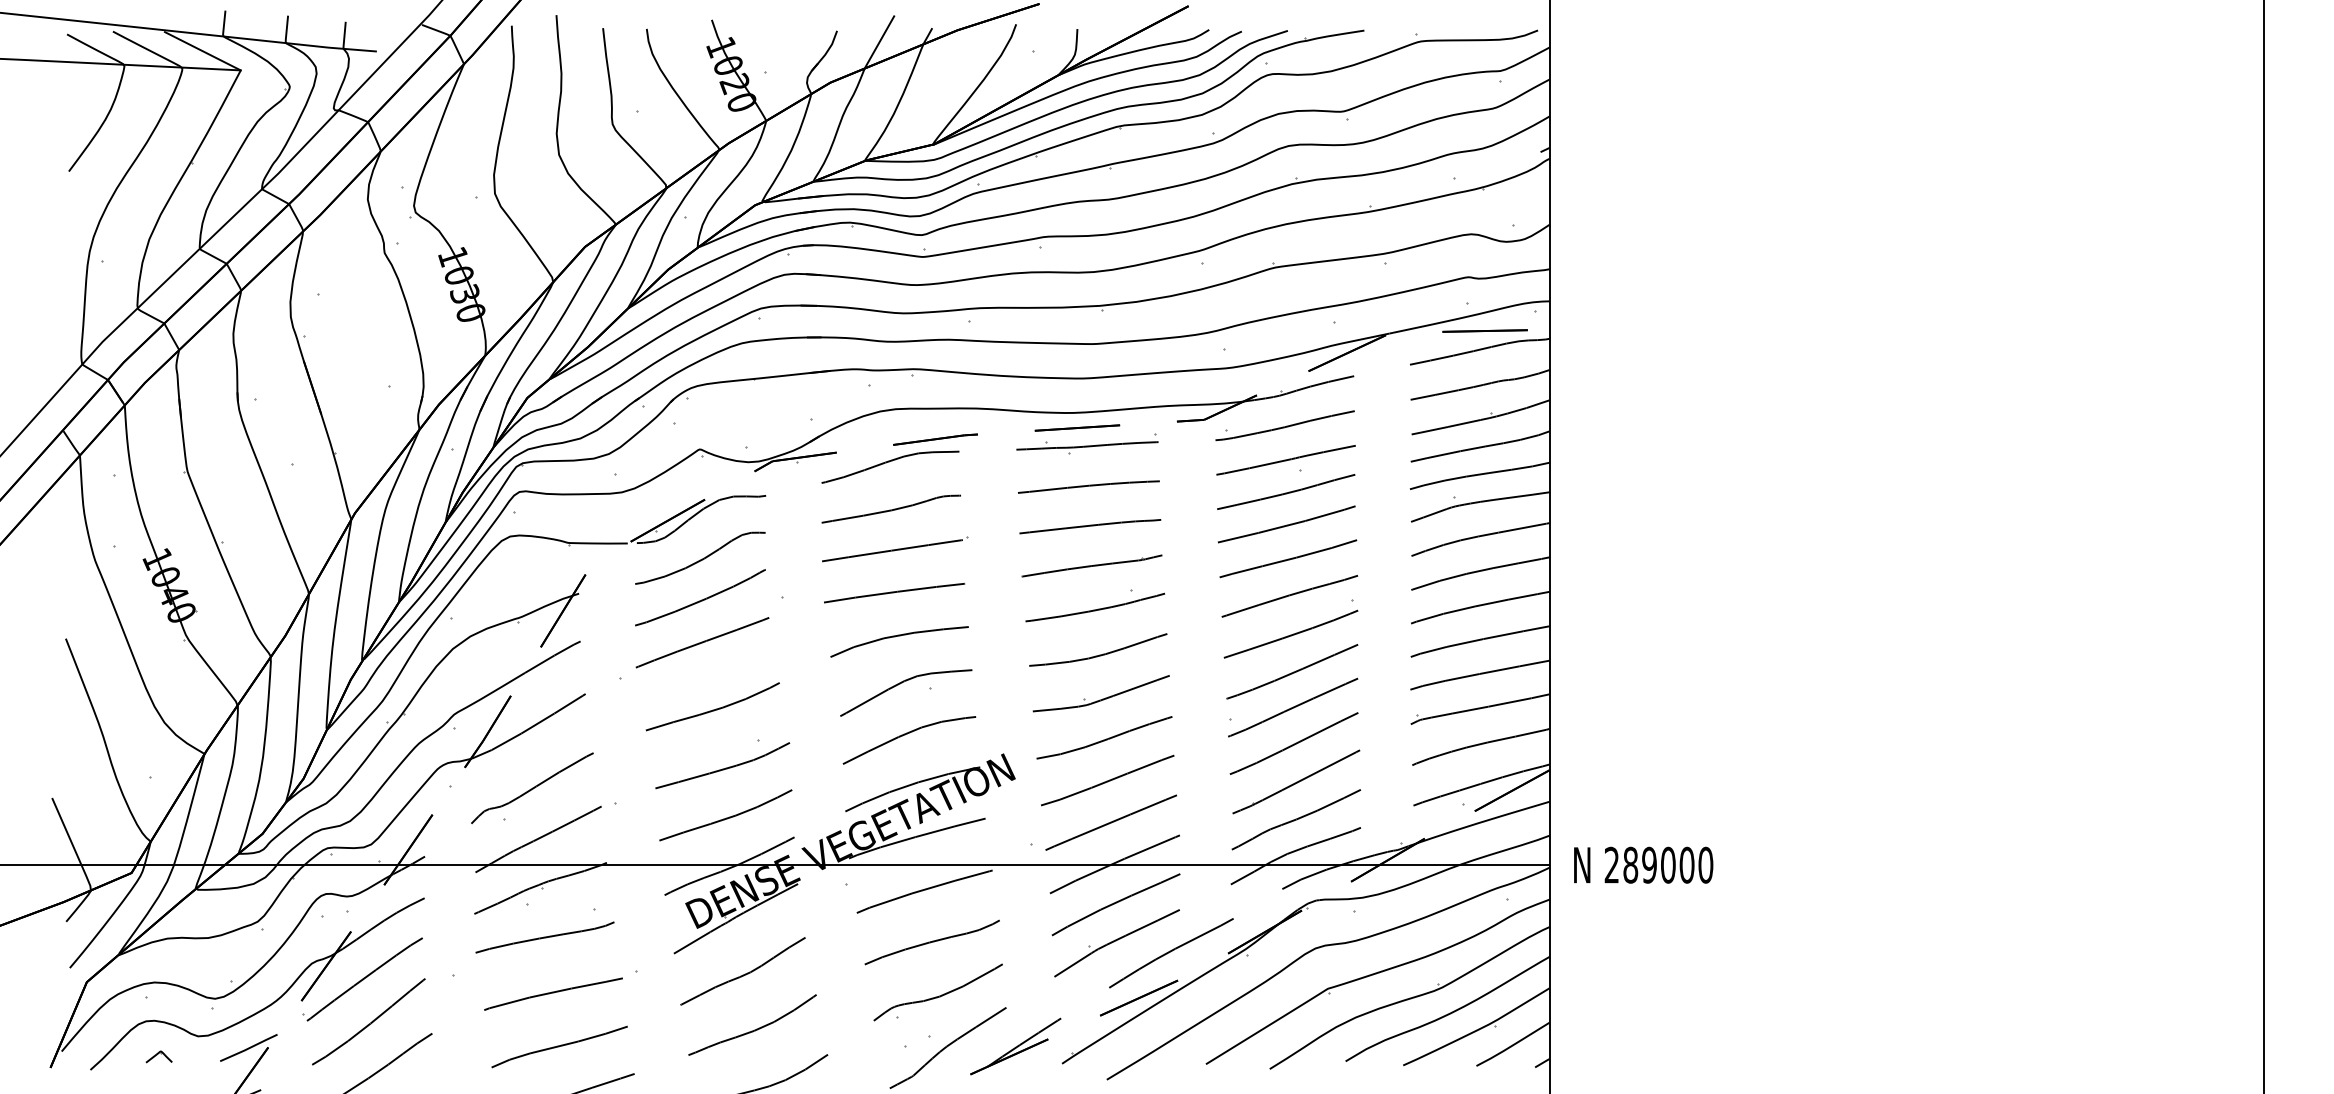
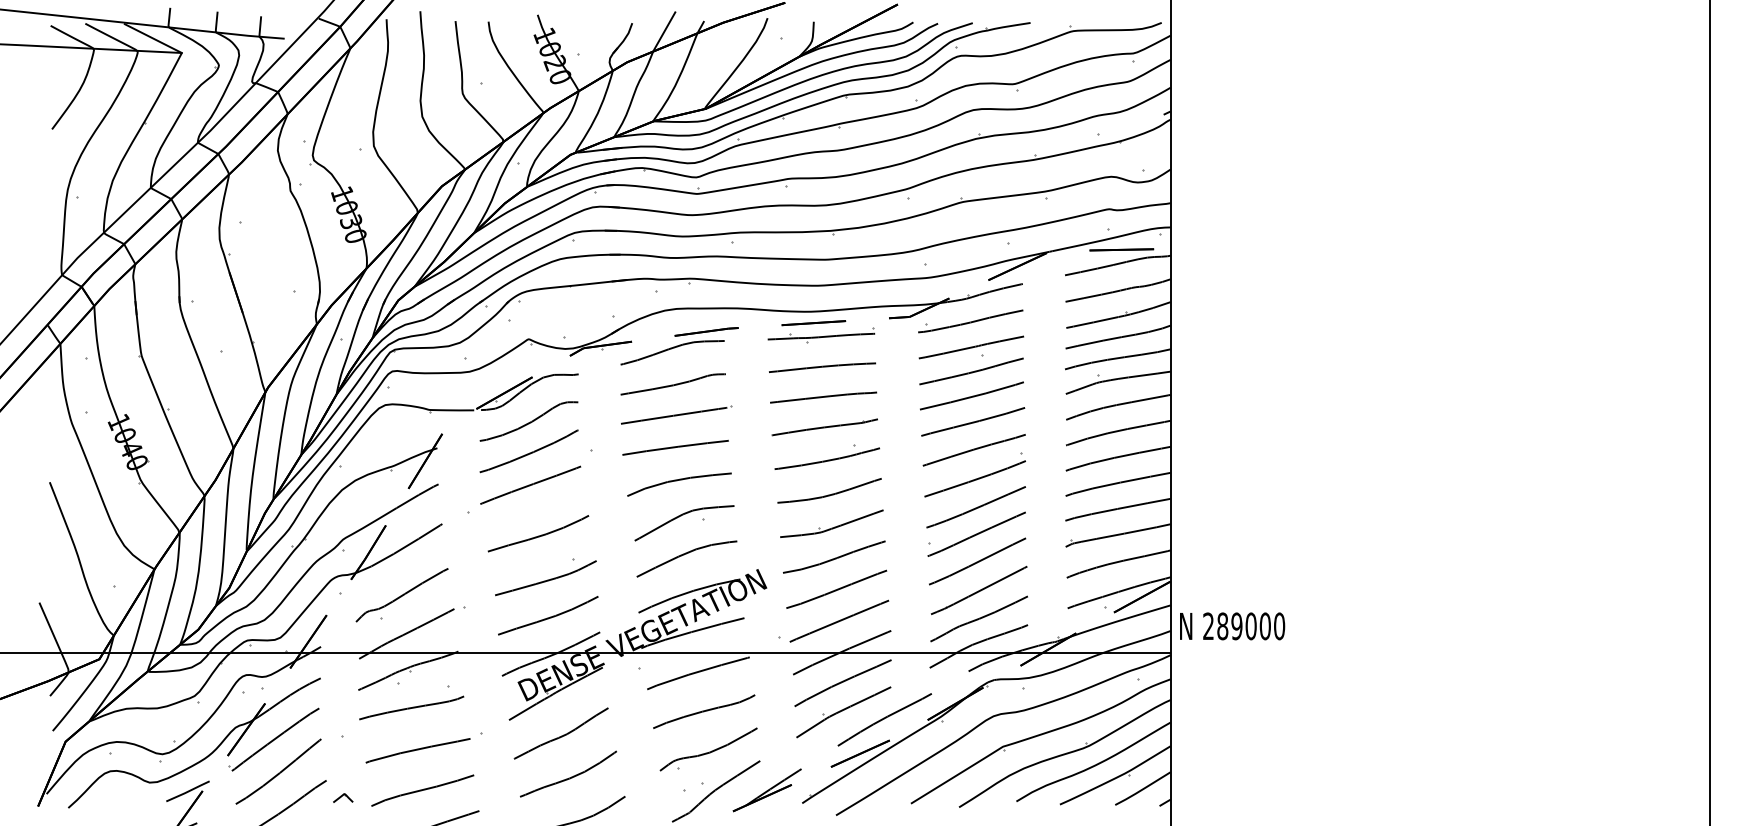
text: (1643, 865) -> (1232, 626), moved
part: (159, 1056) -> (343, 797), moved

